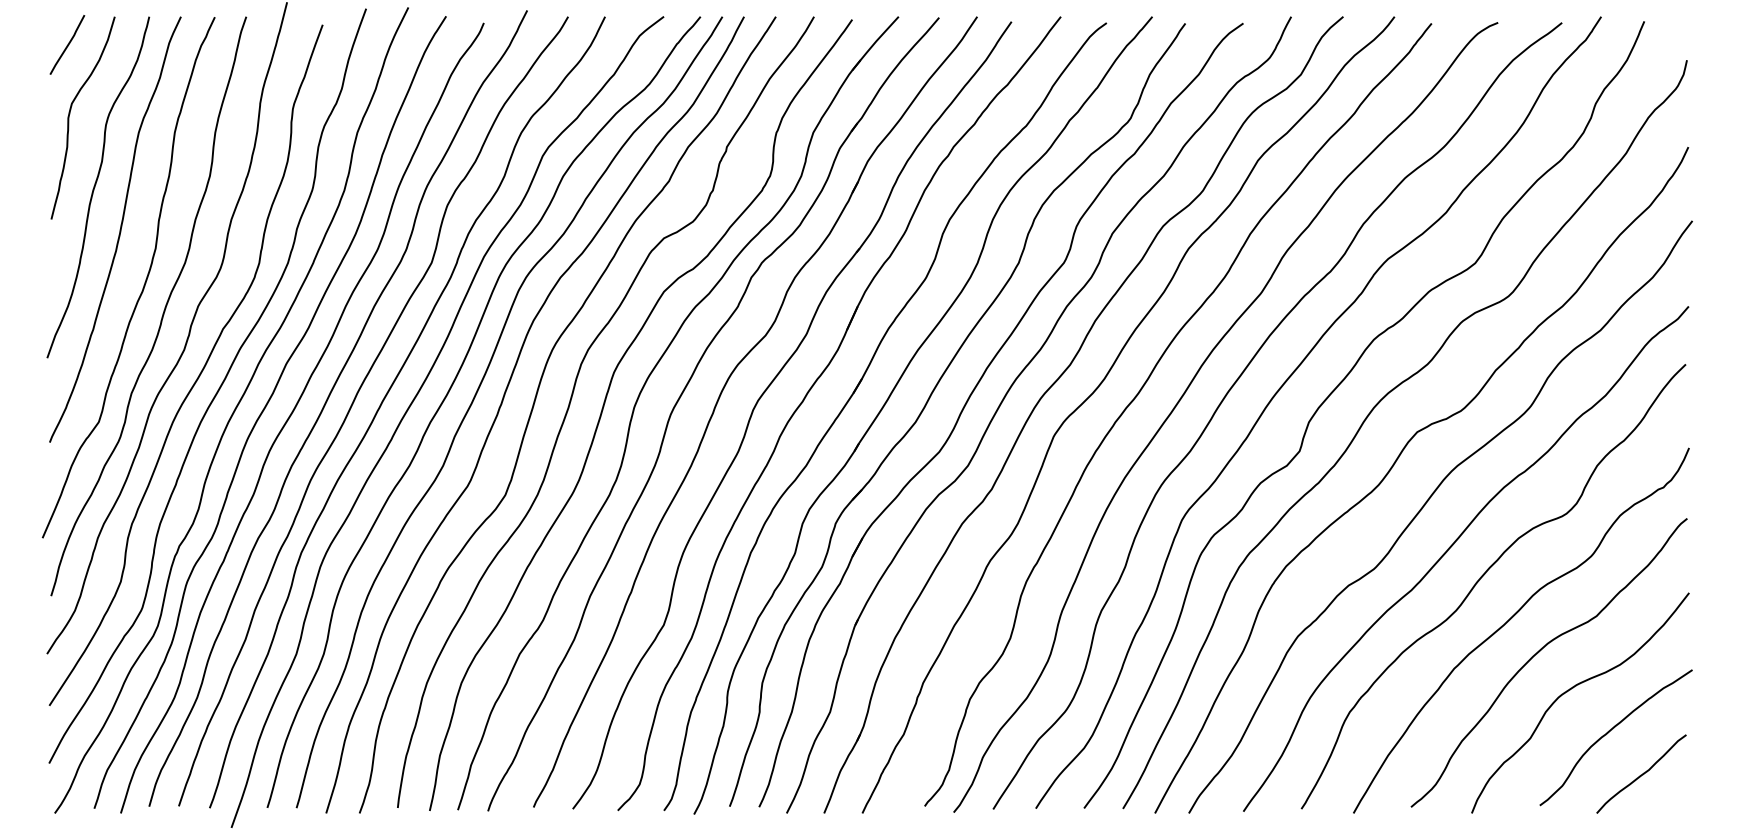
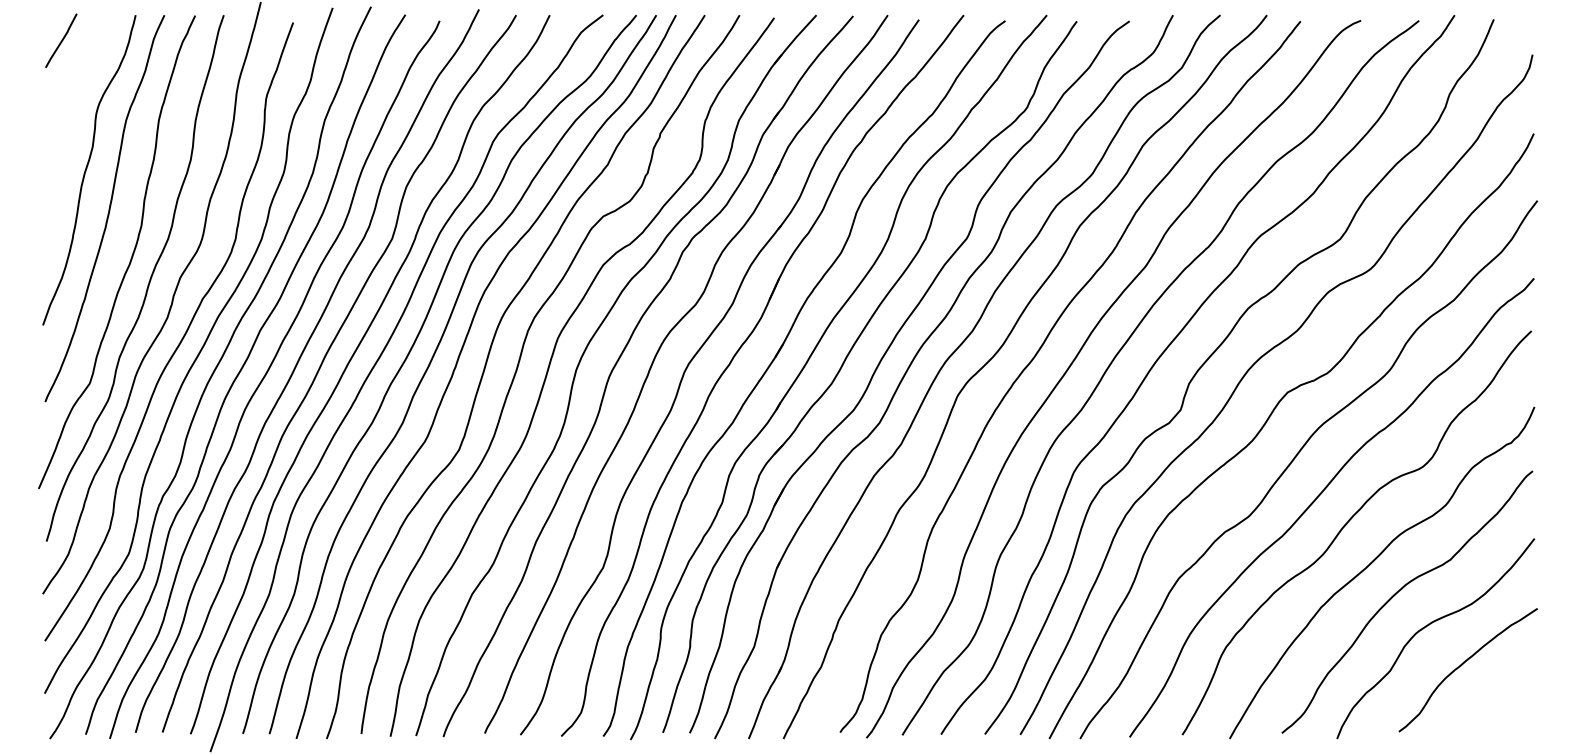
curve: (69, 118) -> (63, 107), removed
curve: (1641, 774) -> (1491, 703), removed

